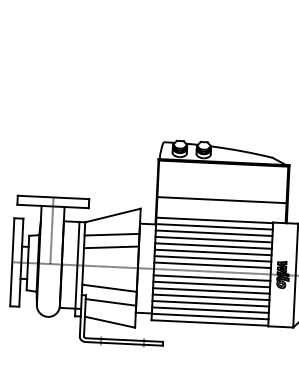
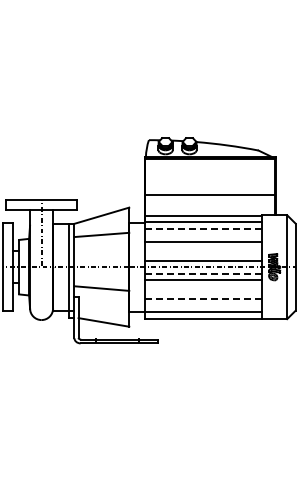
line: (214, 233) -> (204, 228), solid -> dashed
line: (213, 240) -> (203, 235), removed
line: (111, 247) -> (101, 247), removed
line: (213, 252) -> (203, 247), removed
line: (212, 259) -> (203, 254), removed
line: (212, 278) -> (204, 273), solid -> dashed
line: (211, 290) -> (203, 286), removed
line: (210, 296) -> (203, 292), removed
line: (110, 302) -> (103, 302), removed
line: (211, 304) -> (204, 299), solid -> dashed
line: (210, 309) -> (203, 305), removed

